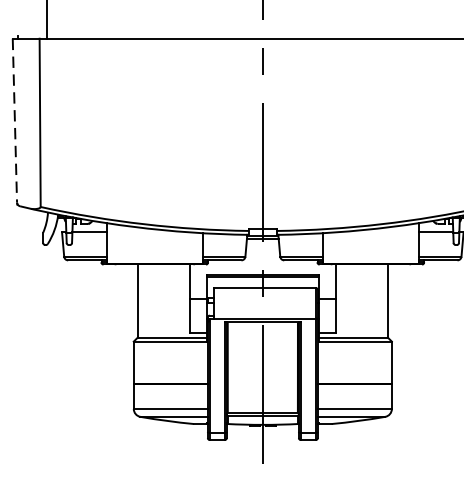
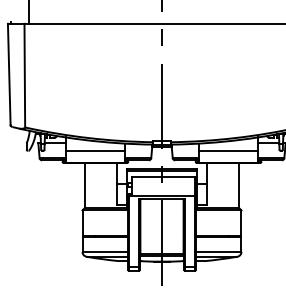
line: (15, 120) -> (9, 74), dashed -> solid
line: (154, 244) -> (95, 150), added
line: (370, 244) -> (228, 150), added

